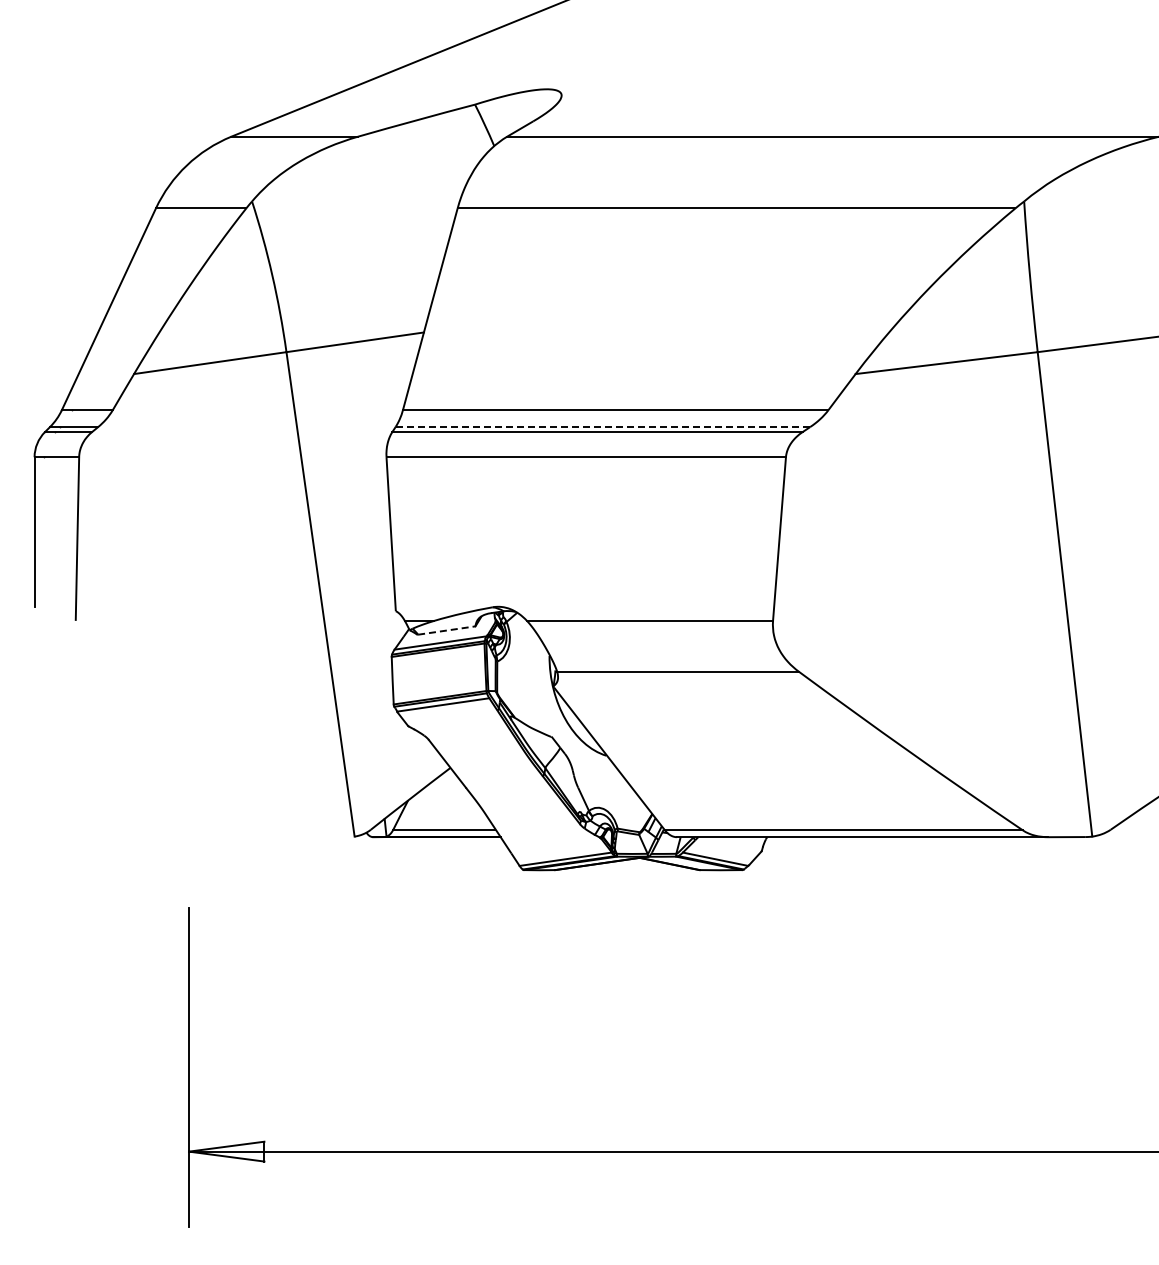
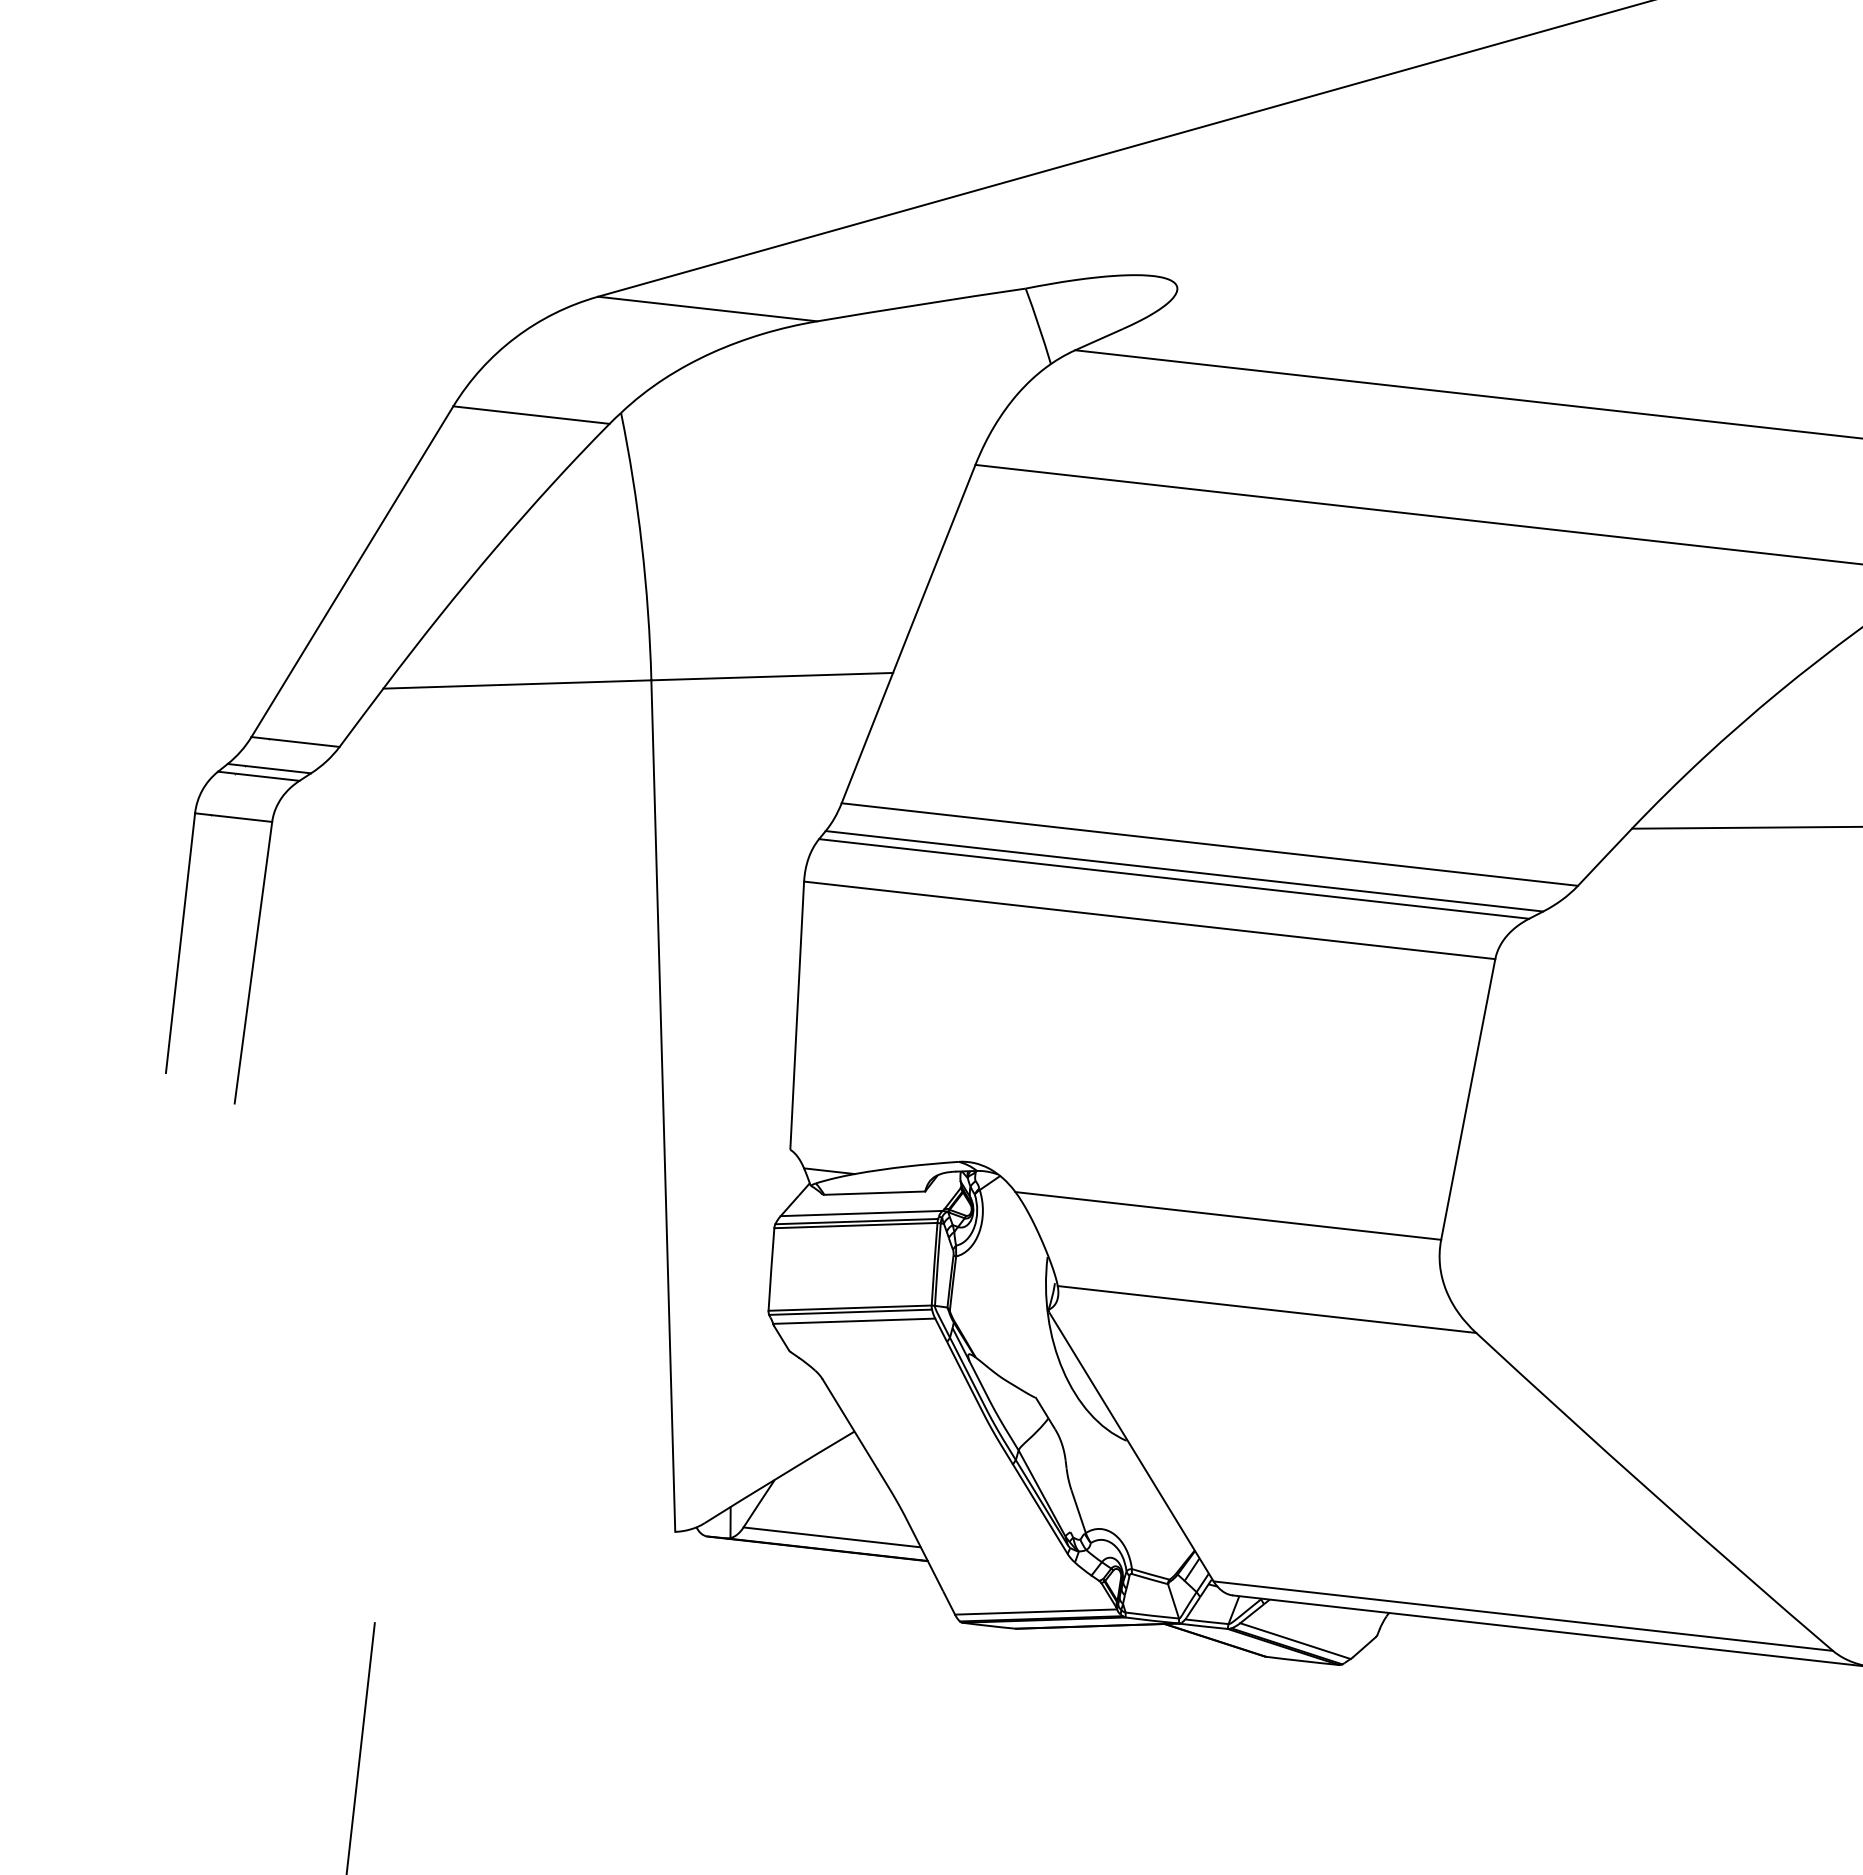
line: (602, 427) -> (1183, 872), dashed -> solid
line: (446, 630) -> (874, 1193), dashed -> solid

